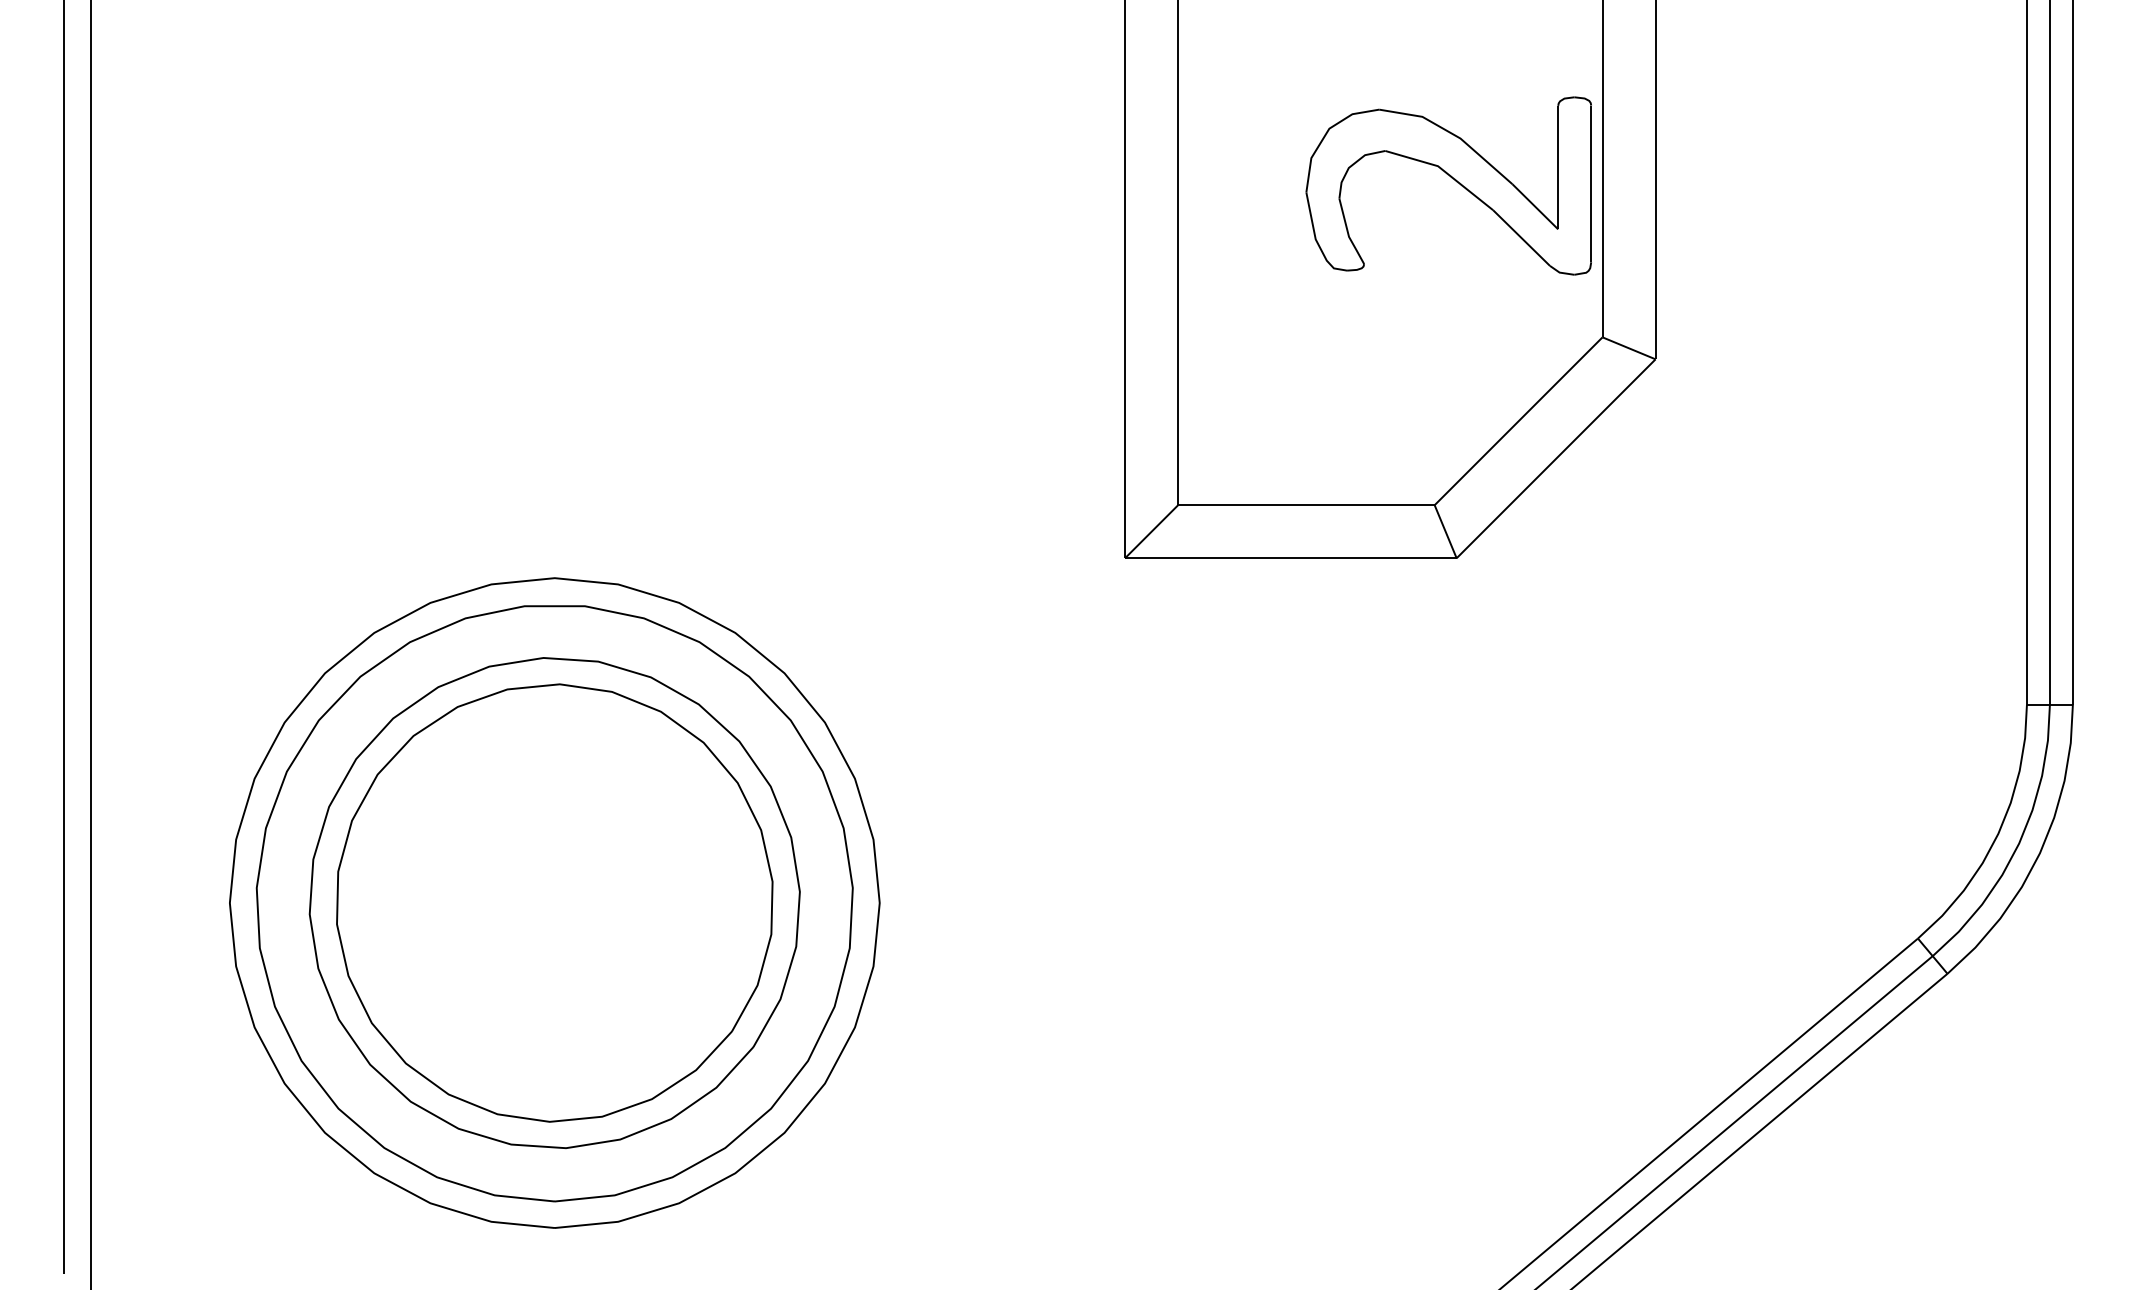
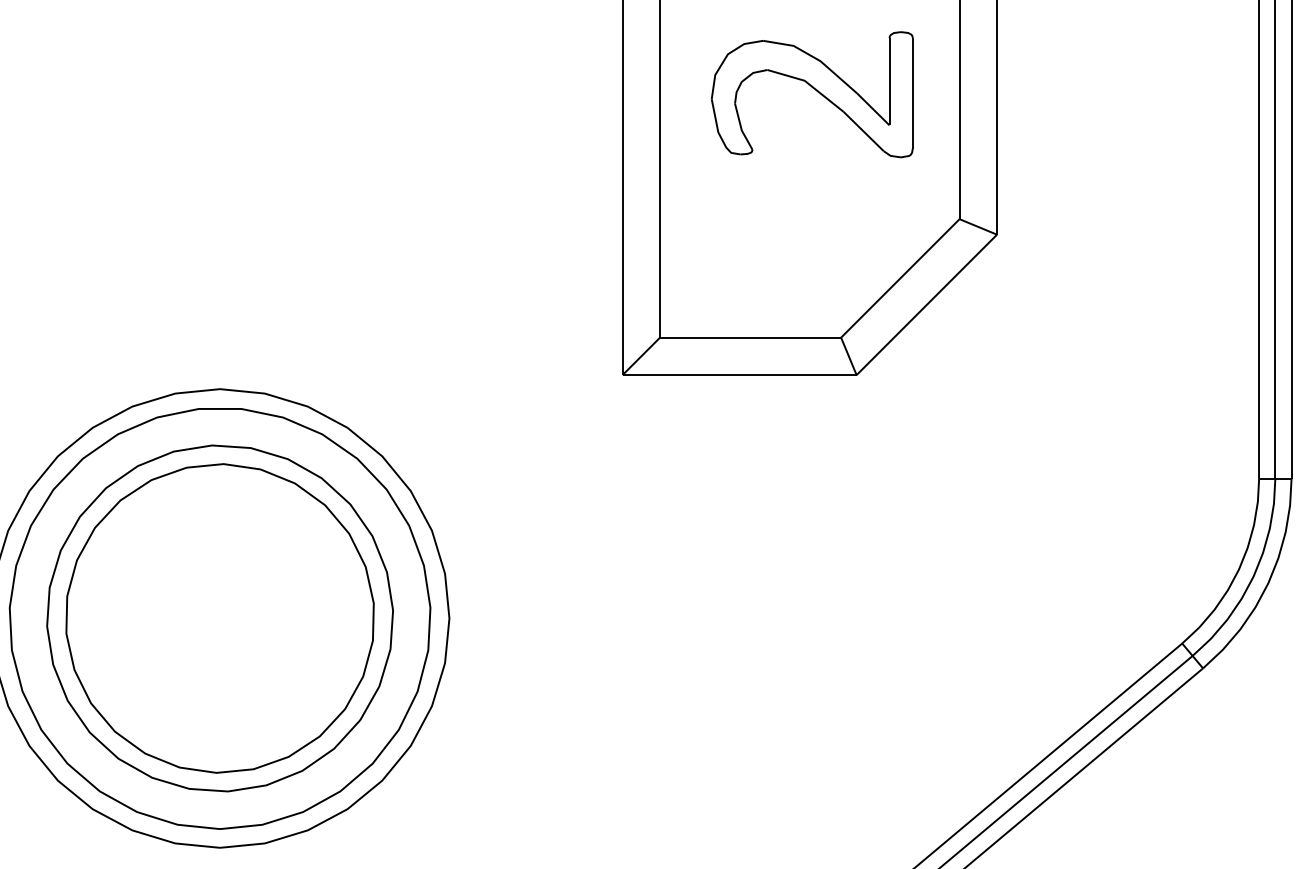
part: (1451, 178) -> (814, 89), moved

